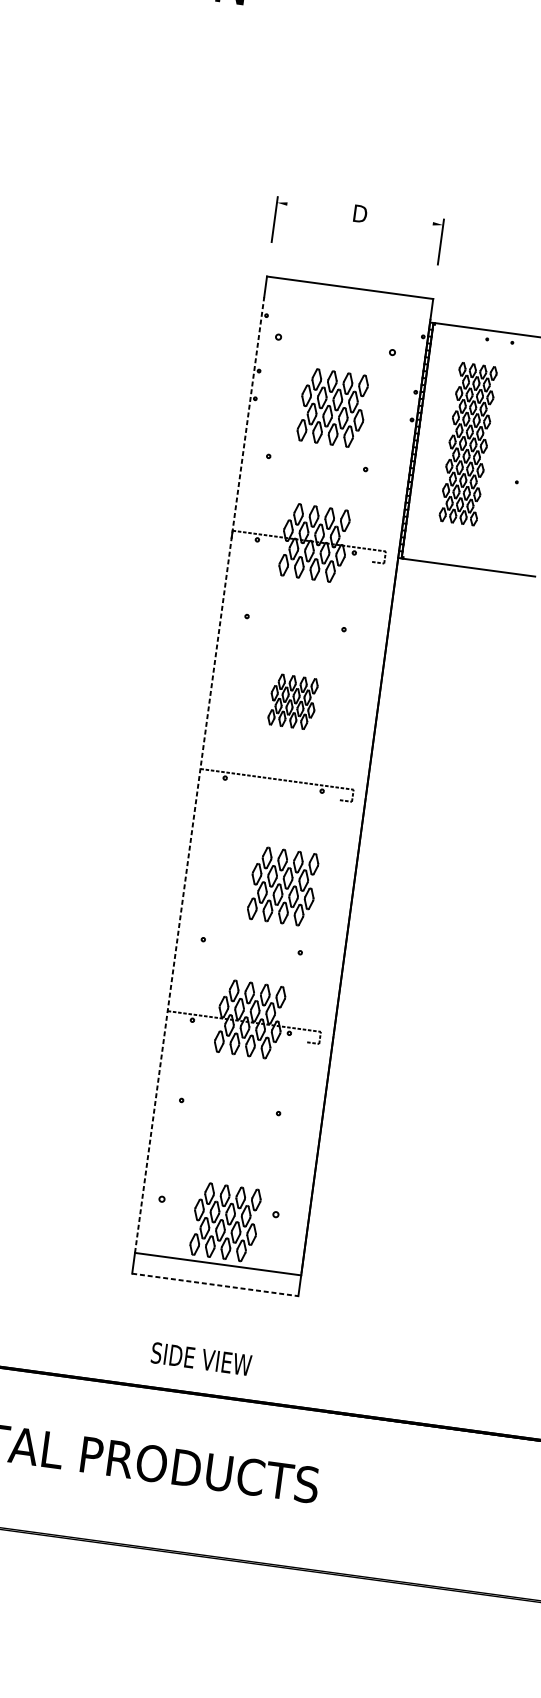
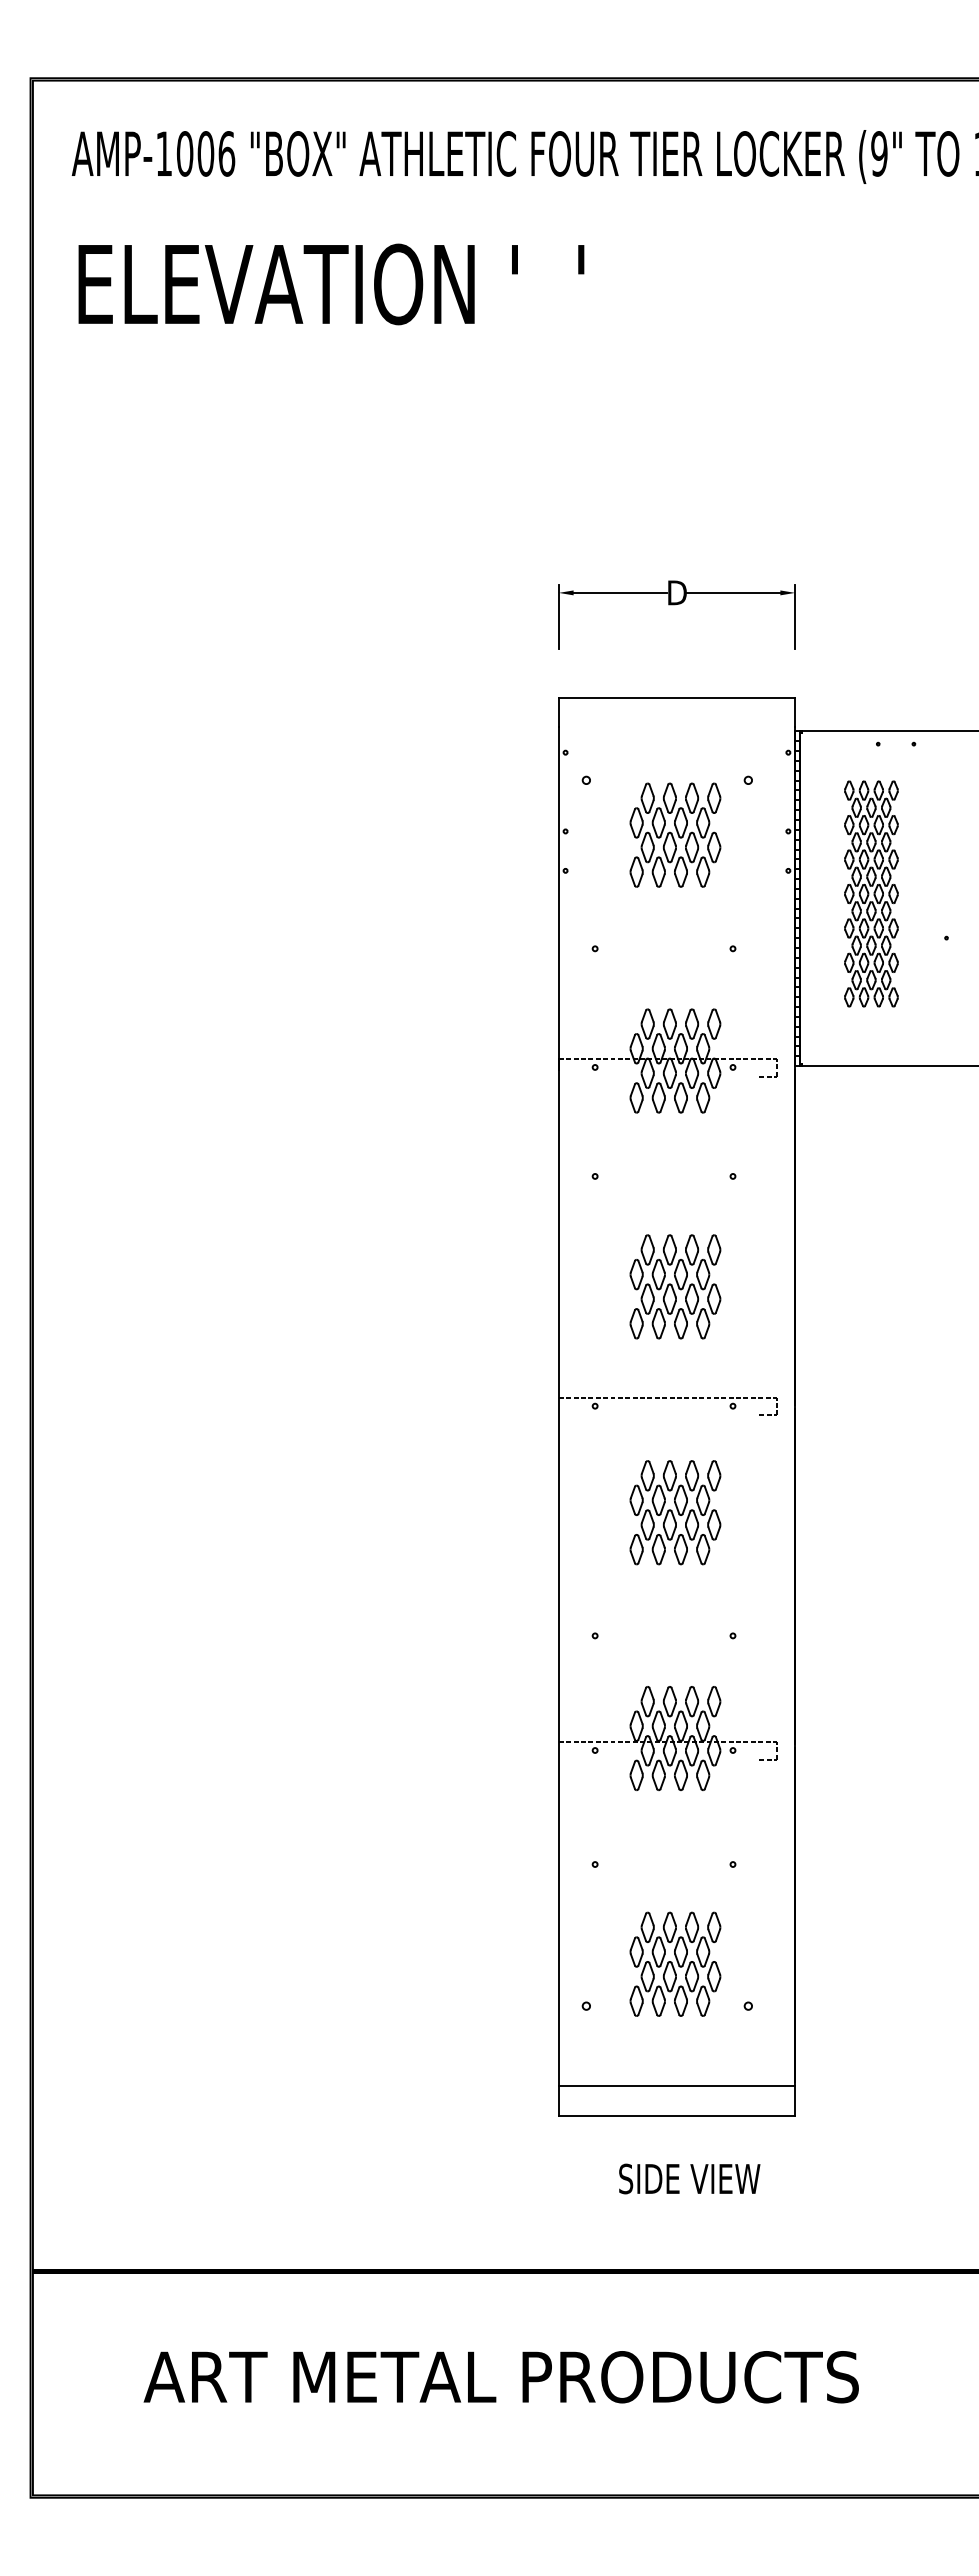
line: (320, 208) -> (620, 592), added
line: (399, 219) -> (733, 592), added
part: (332, 407) -> (675, 834), moved
part: (293, 701) -> (675, 1286), size x1.43
line: (199, 774) -> (558, 1406), dashed -> solid
part: (283, 886) -> (675, 1512), moved
part: (225, 1221) -> (675, 1963), moved
line: (215, 1284) -> (677, 2115), dashed -> solid
text: (201, 1358) -> (689, 2178), moved

